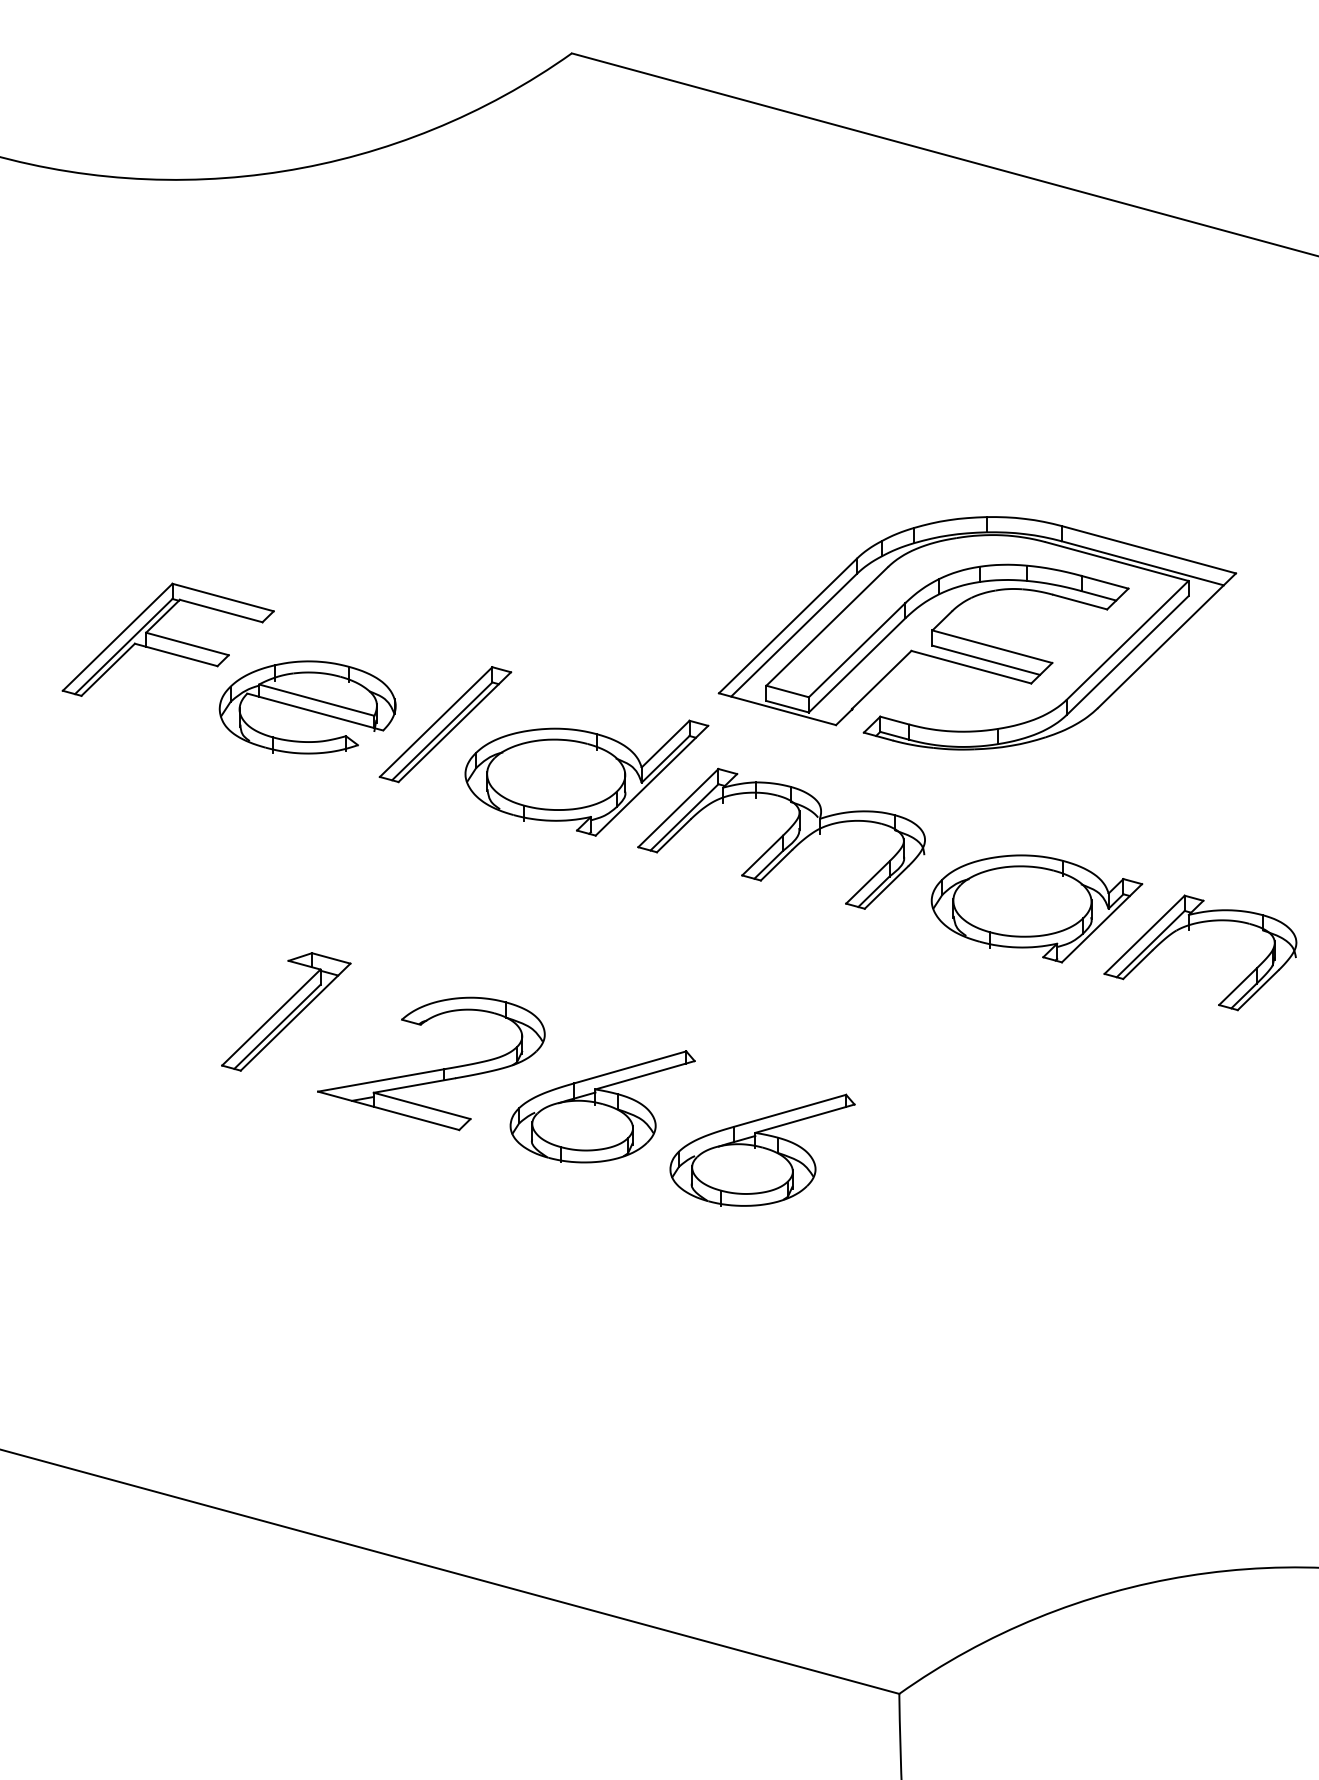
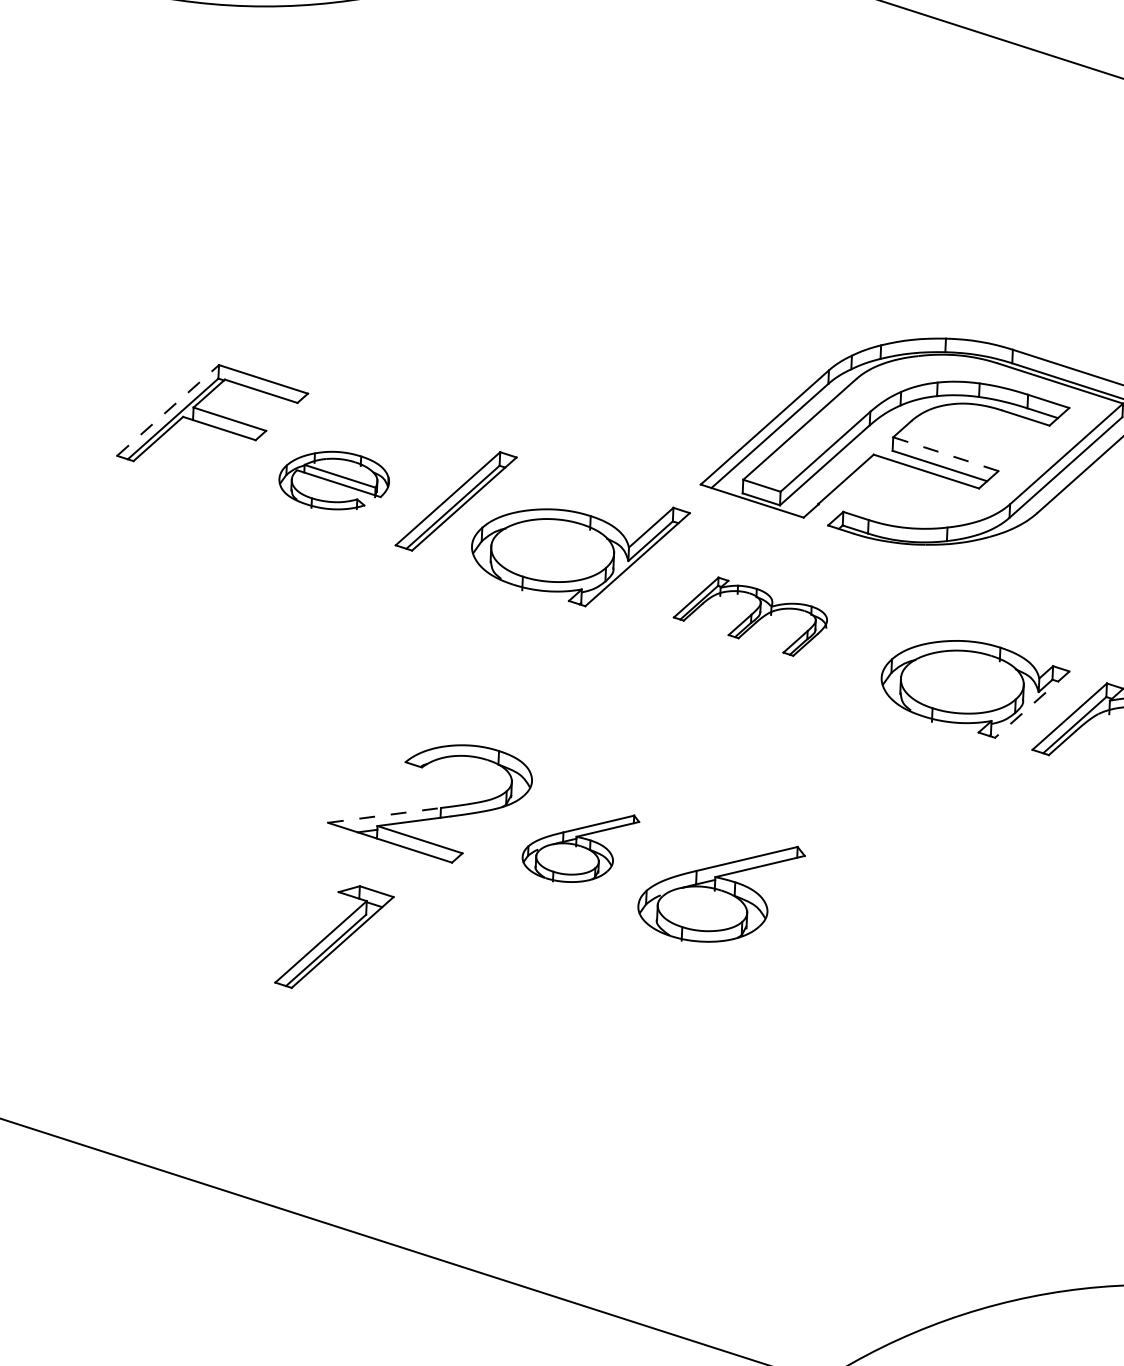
line: (117, 637) -> (167, 410), solid -> dashed
line: (992, 646) -> (946, 454), solid -> dashed
part: (307, 707) -> (334, 480), size x0.7
part: (781, 838) -> (750, 616), size x0.6
line: (1102, 923) -> (1032, 704), solid -> dashed
part: (286, 1011) -> (334, 937), moved
line: (381, 1080) -> (384, 815), solid -> dashed
part: (602, 1106) -> (580, 847), size x0.7

